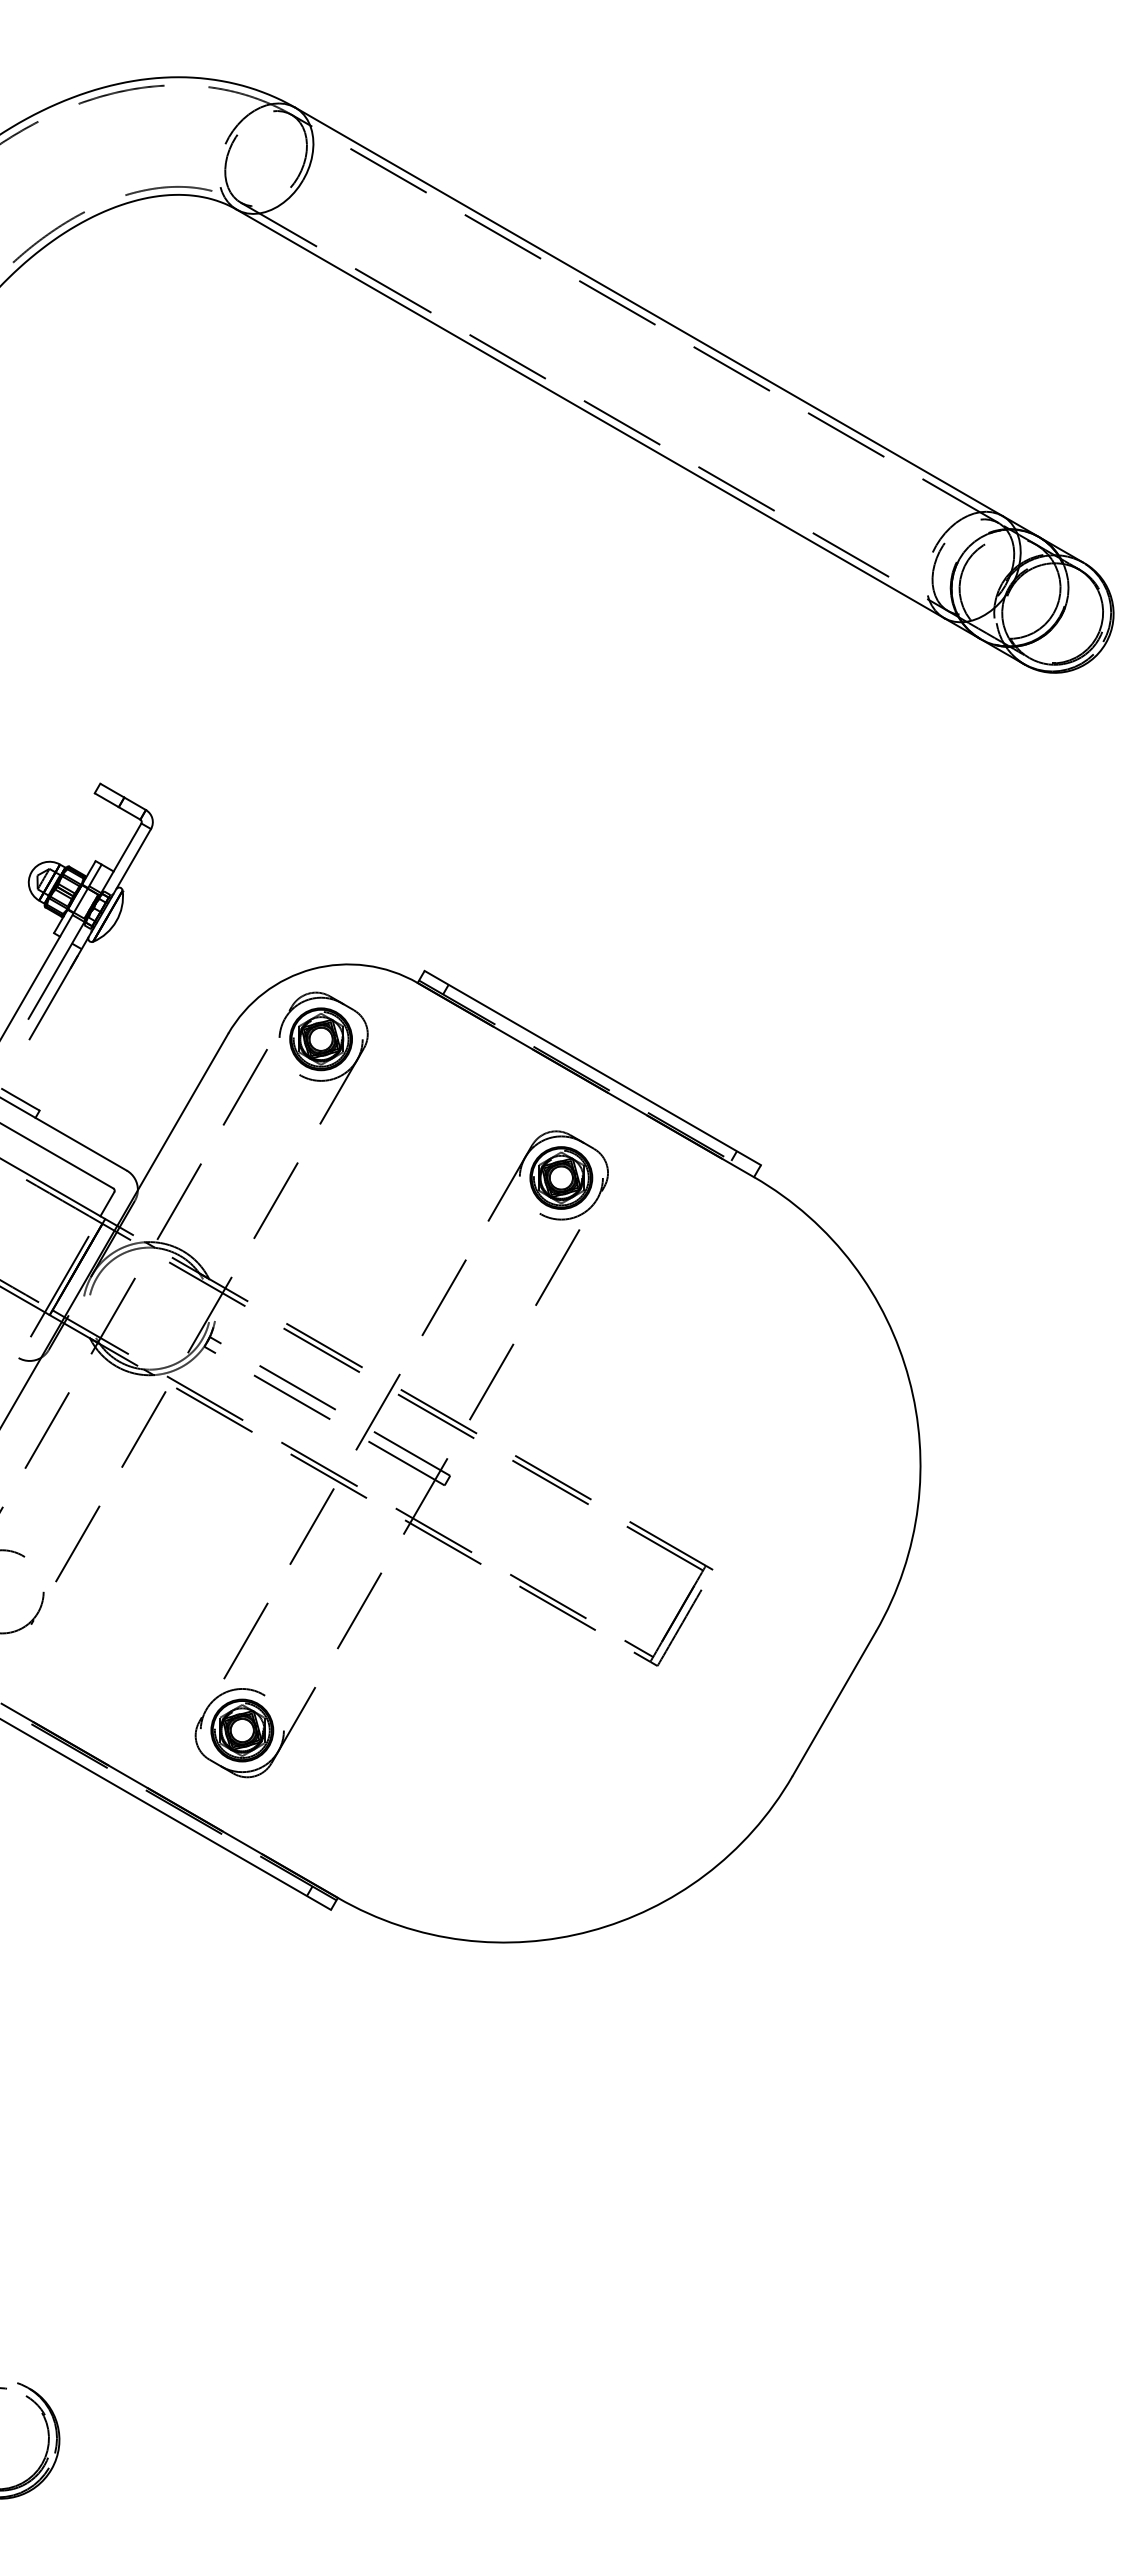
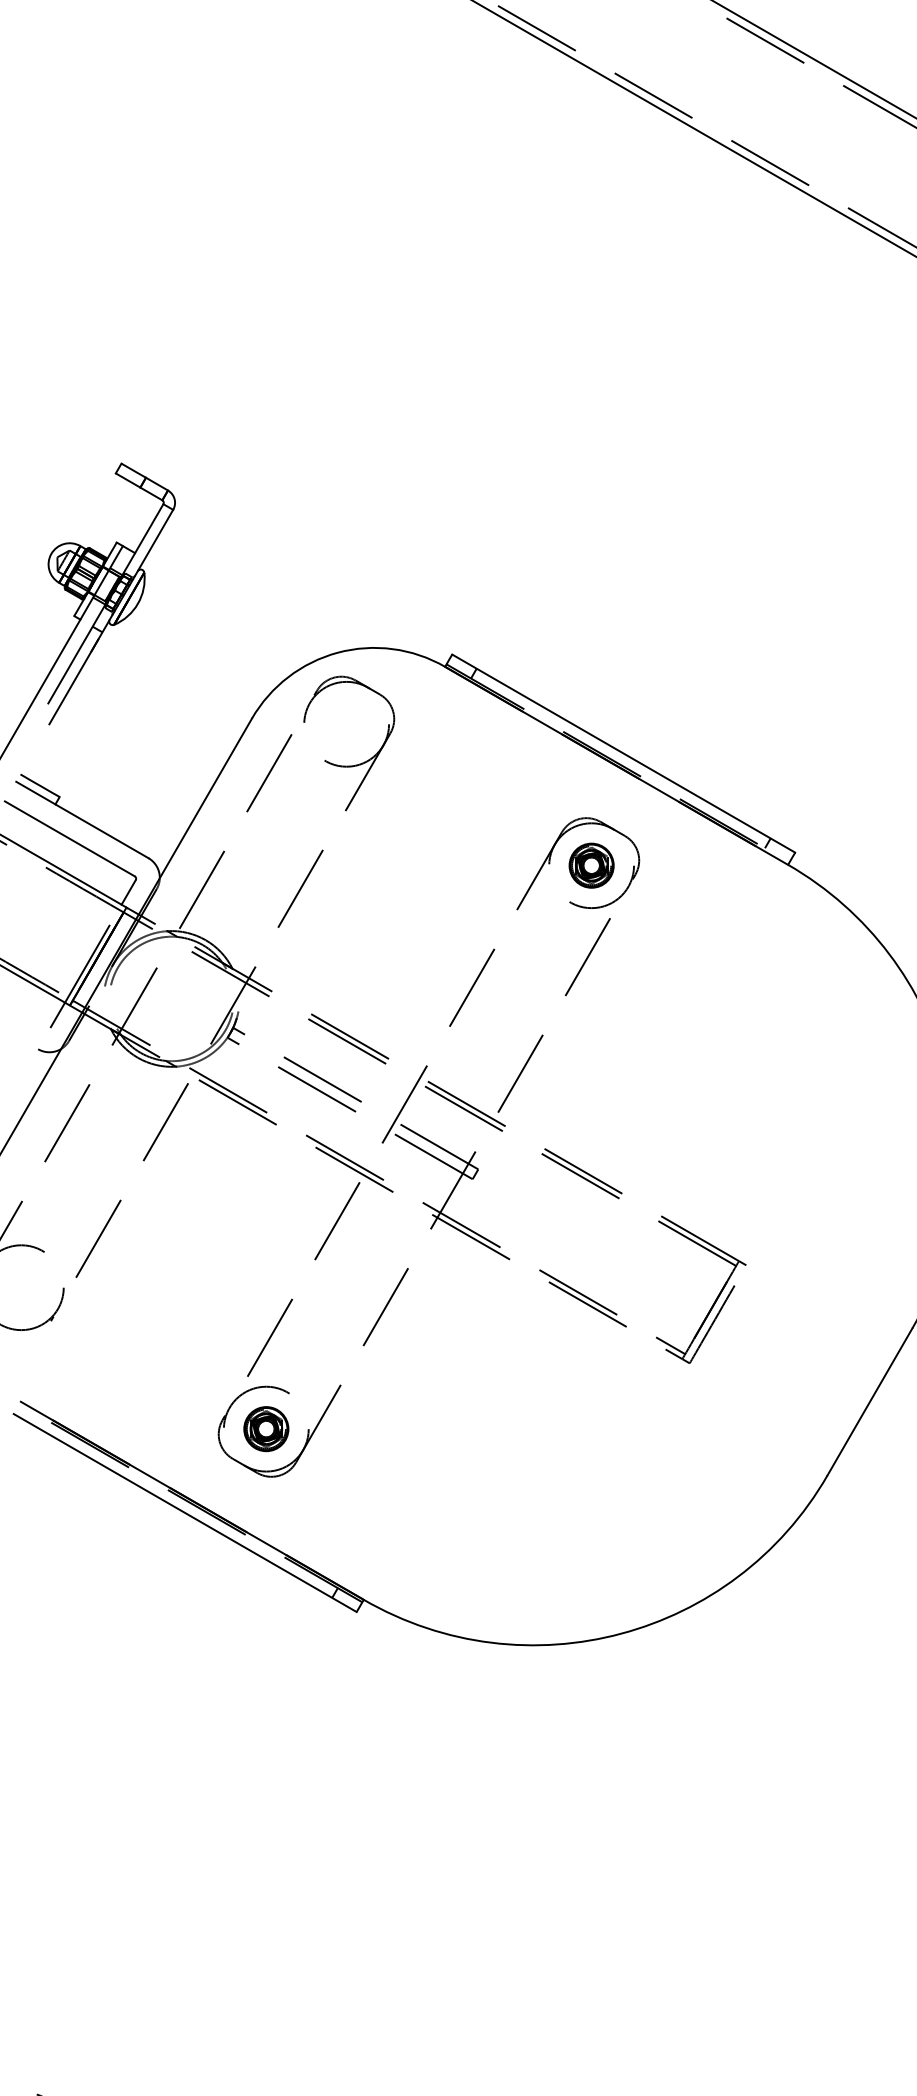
part: (320, 1039) -> (346, 724), removed
part: (561, 1177) -> (591, 865), size x0.7
part: (242, 1730) -> (266, 1429), size x0.7

